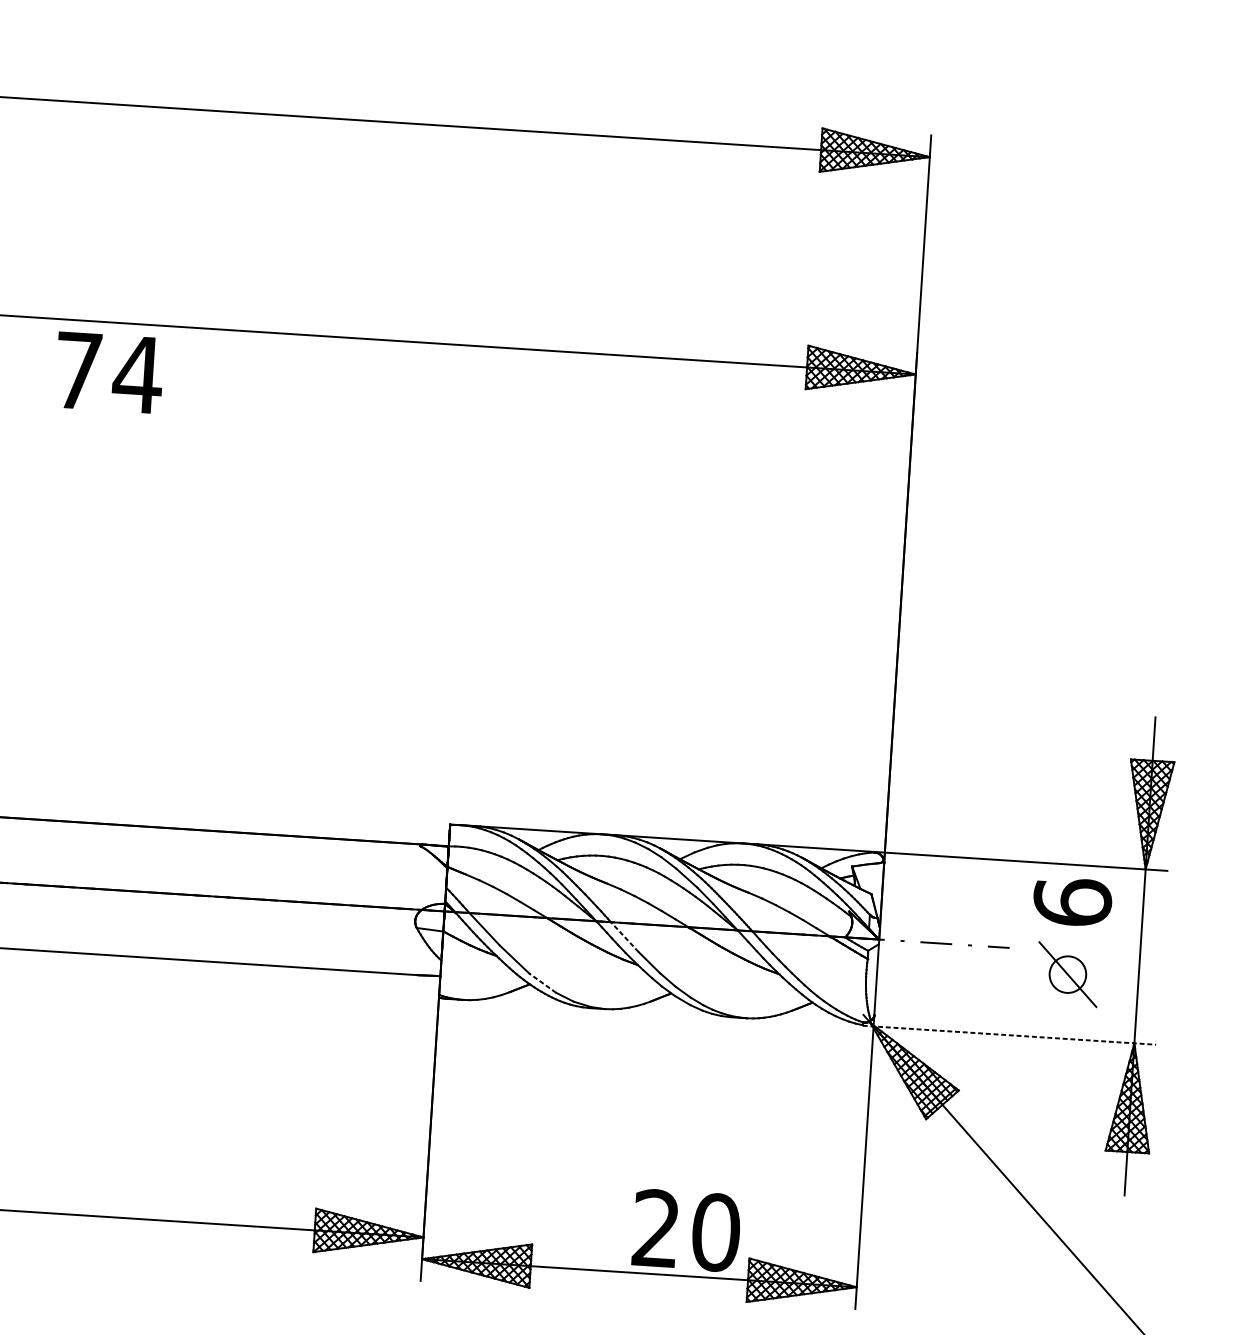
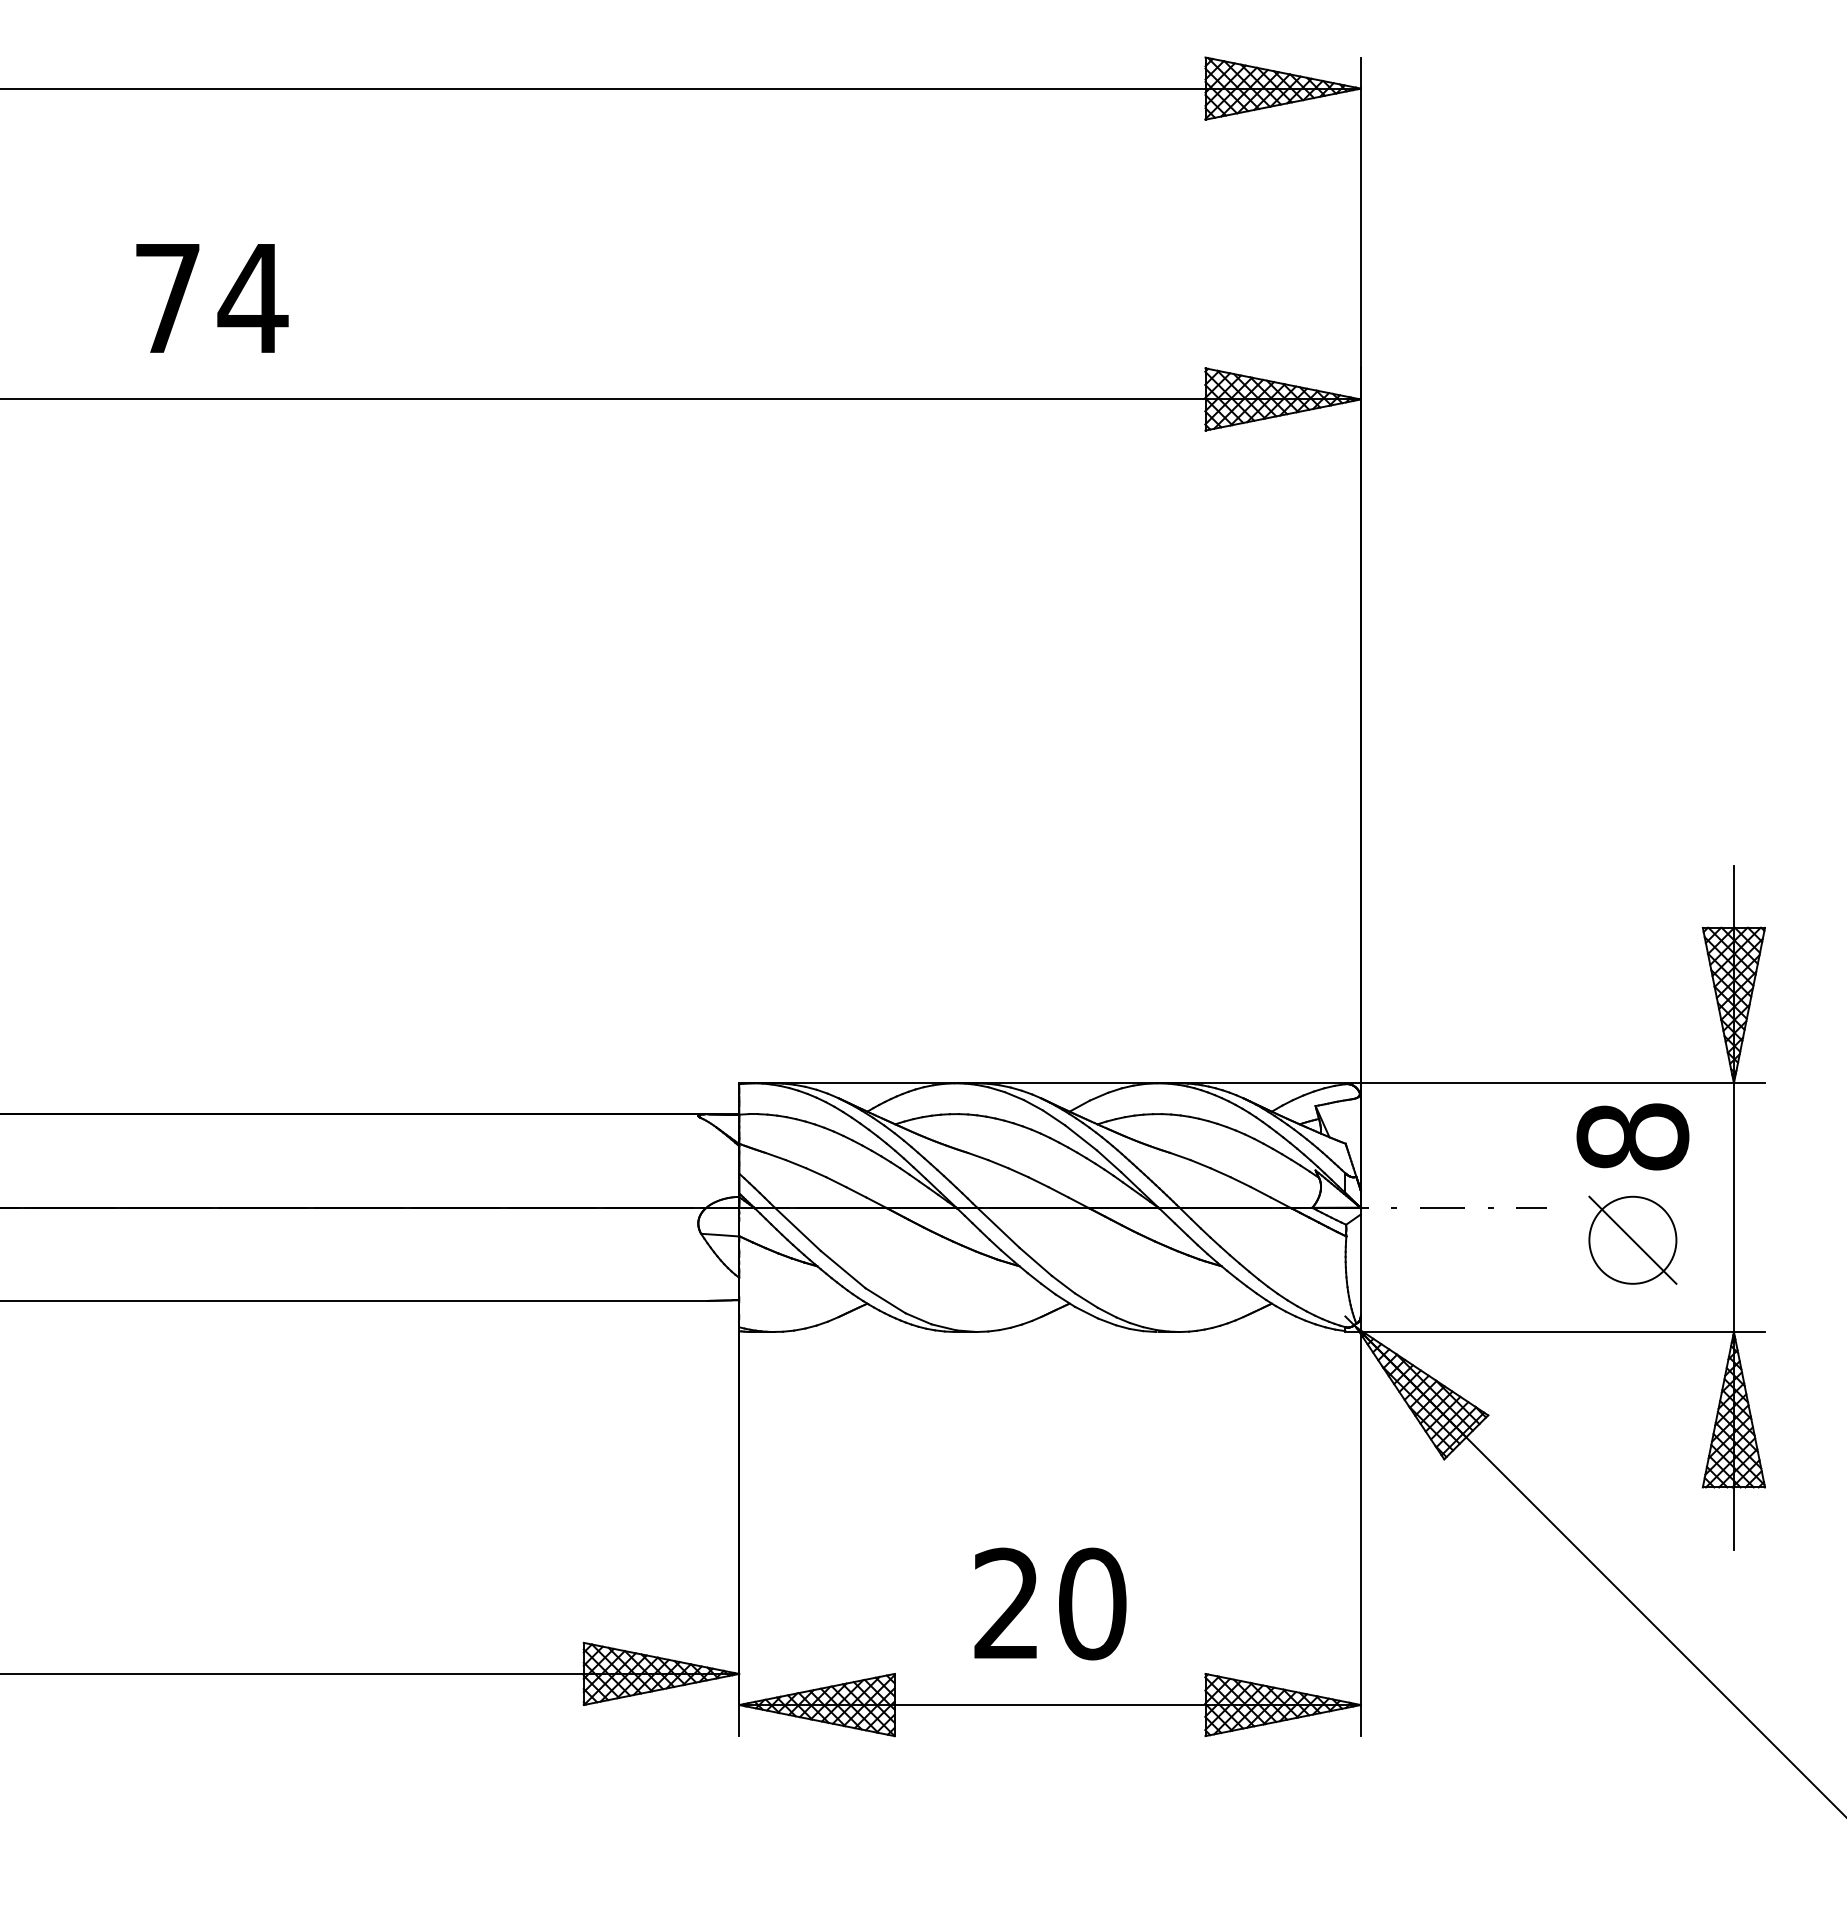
text: (109, 372) -> (212, 298), moved
text: (1072, 902) -> (1632, 1136), 6 -> 8
line: (624, 936) -> (997, 1227), dashed -> solid
circle: (1067, 974) -> (1632, 1239), size x1.67
line: (542, 982) -> (885, 1300), dashed -> solid
line: (1009, 1035) -> (1555, 1332), dashed -> solid
text: (686, 1230) -> (1050, 1603), moved

